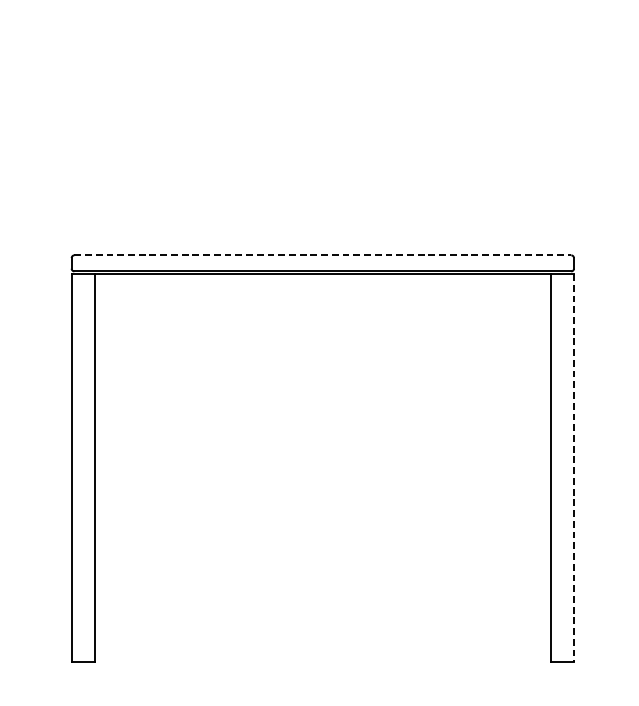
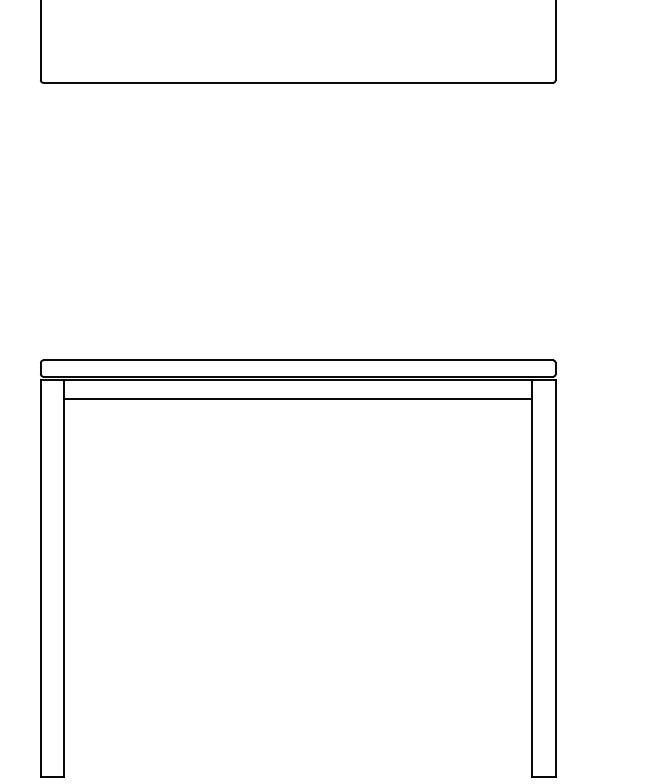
line: (323, 255) -> (298, 360), dashed -> solid
line: (323, 292) -> (298, 398), added
line: (573, 468) -> (555, 578), dashed -> solid

